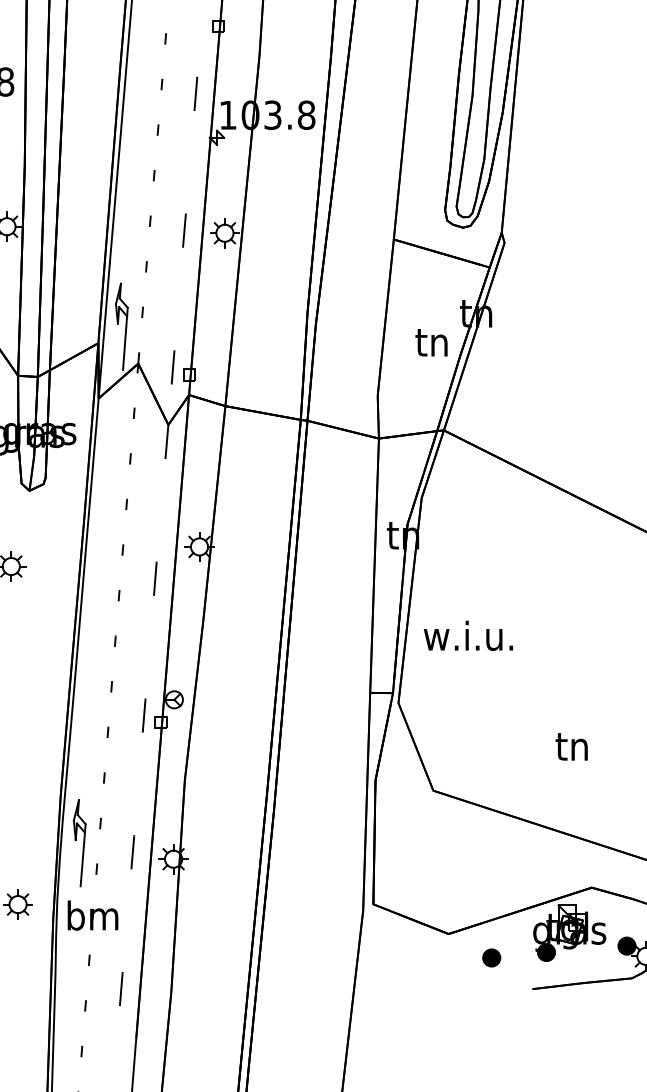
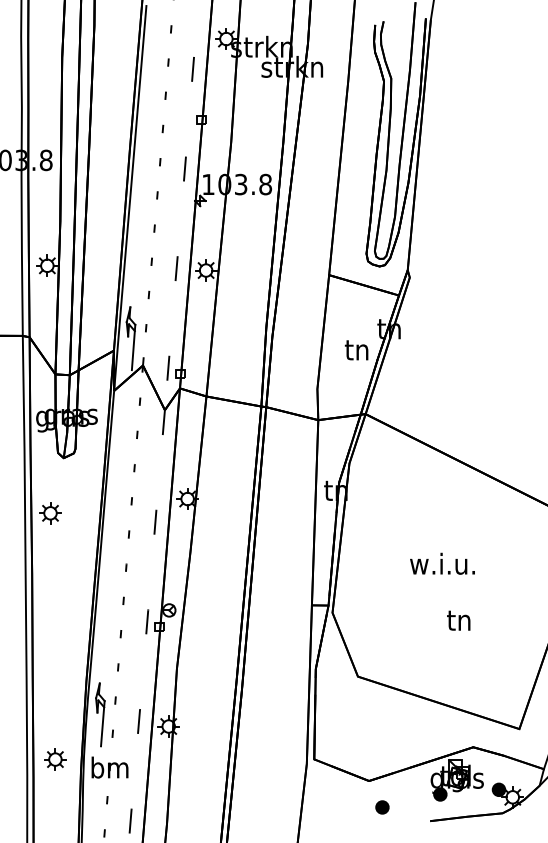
text: (468, 635) -> (442, 563), moved
text: (571, 746) -> (458, 620), moved
part: (491, 958) -> (382, 807), moved

